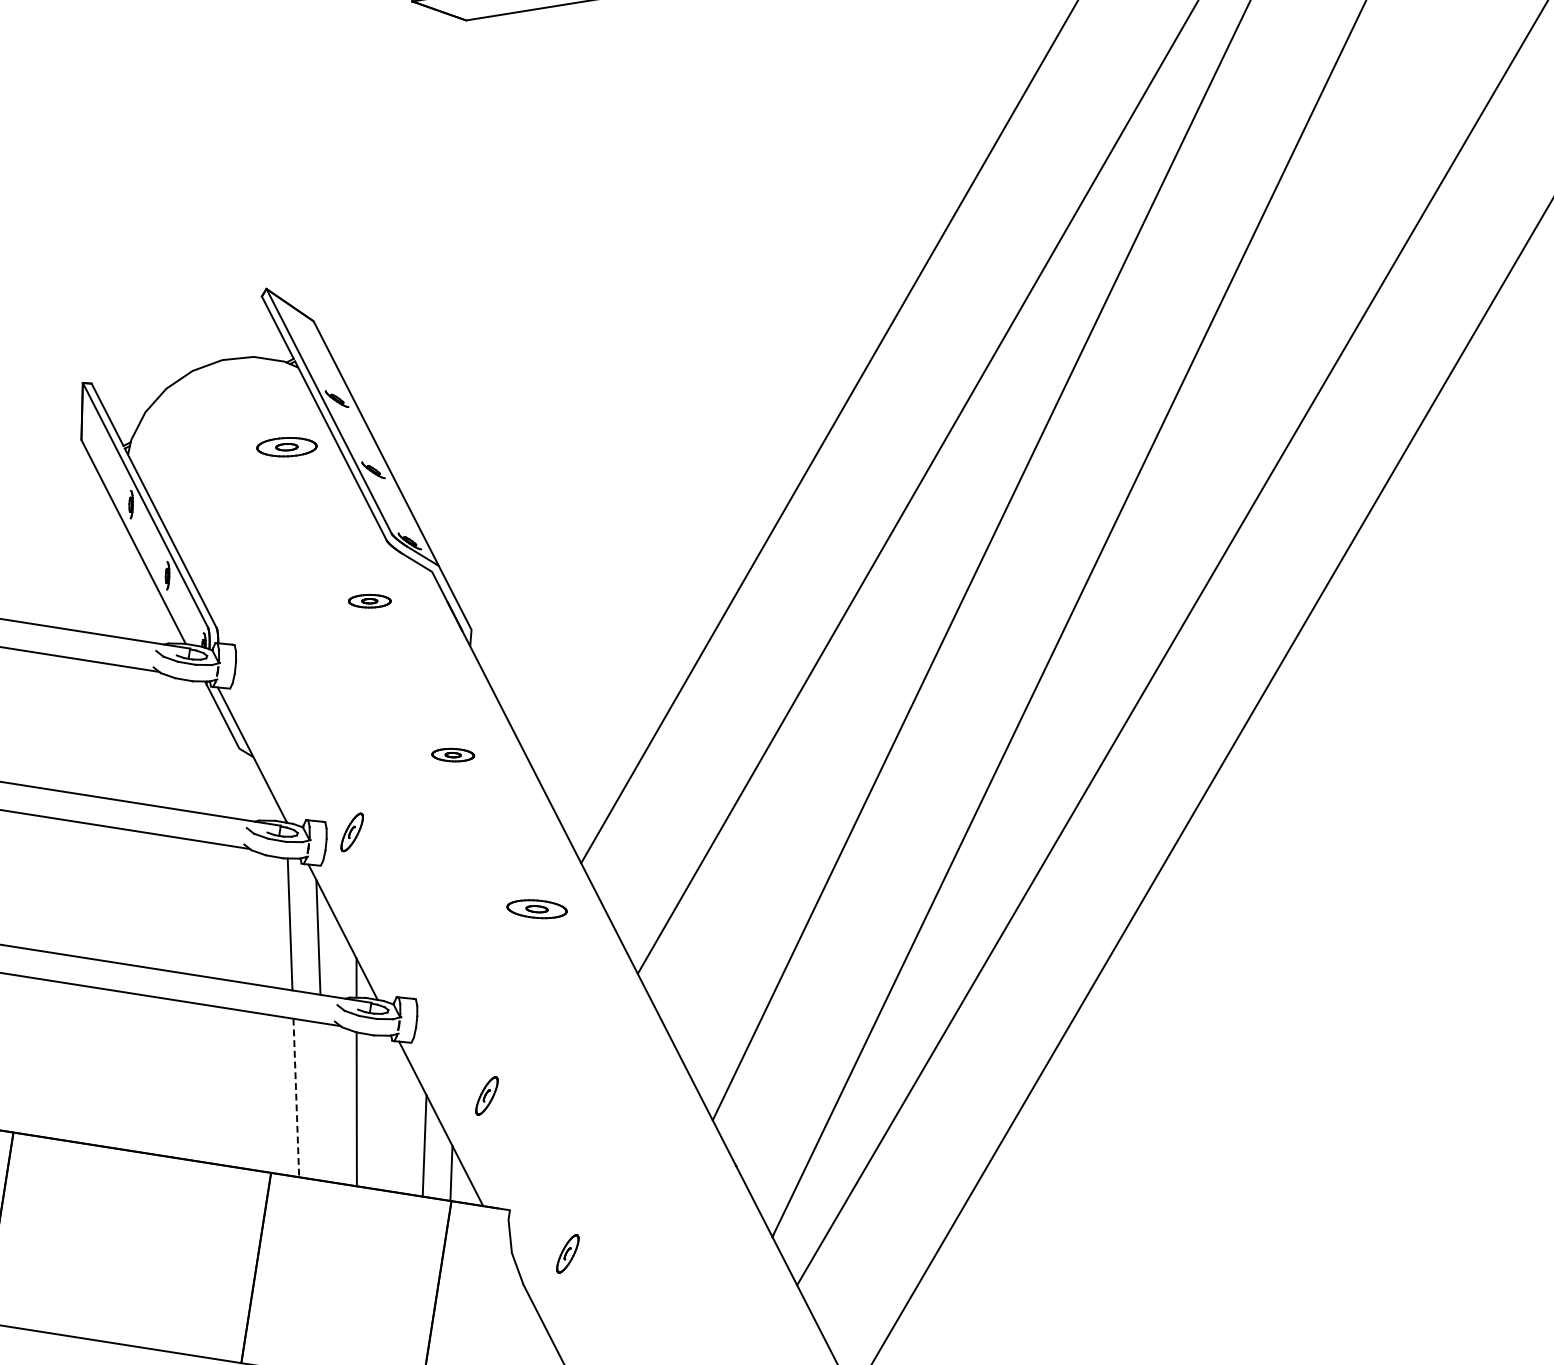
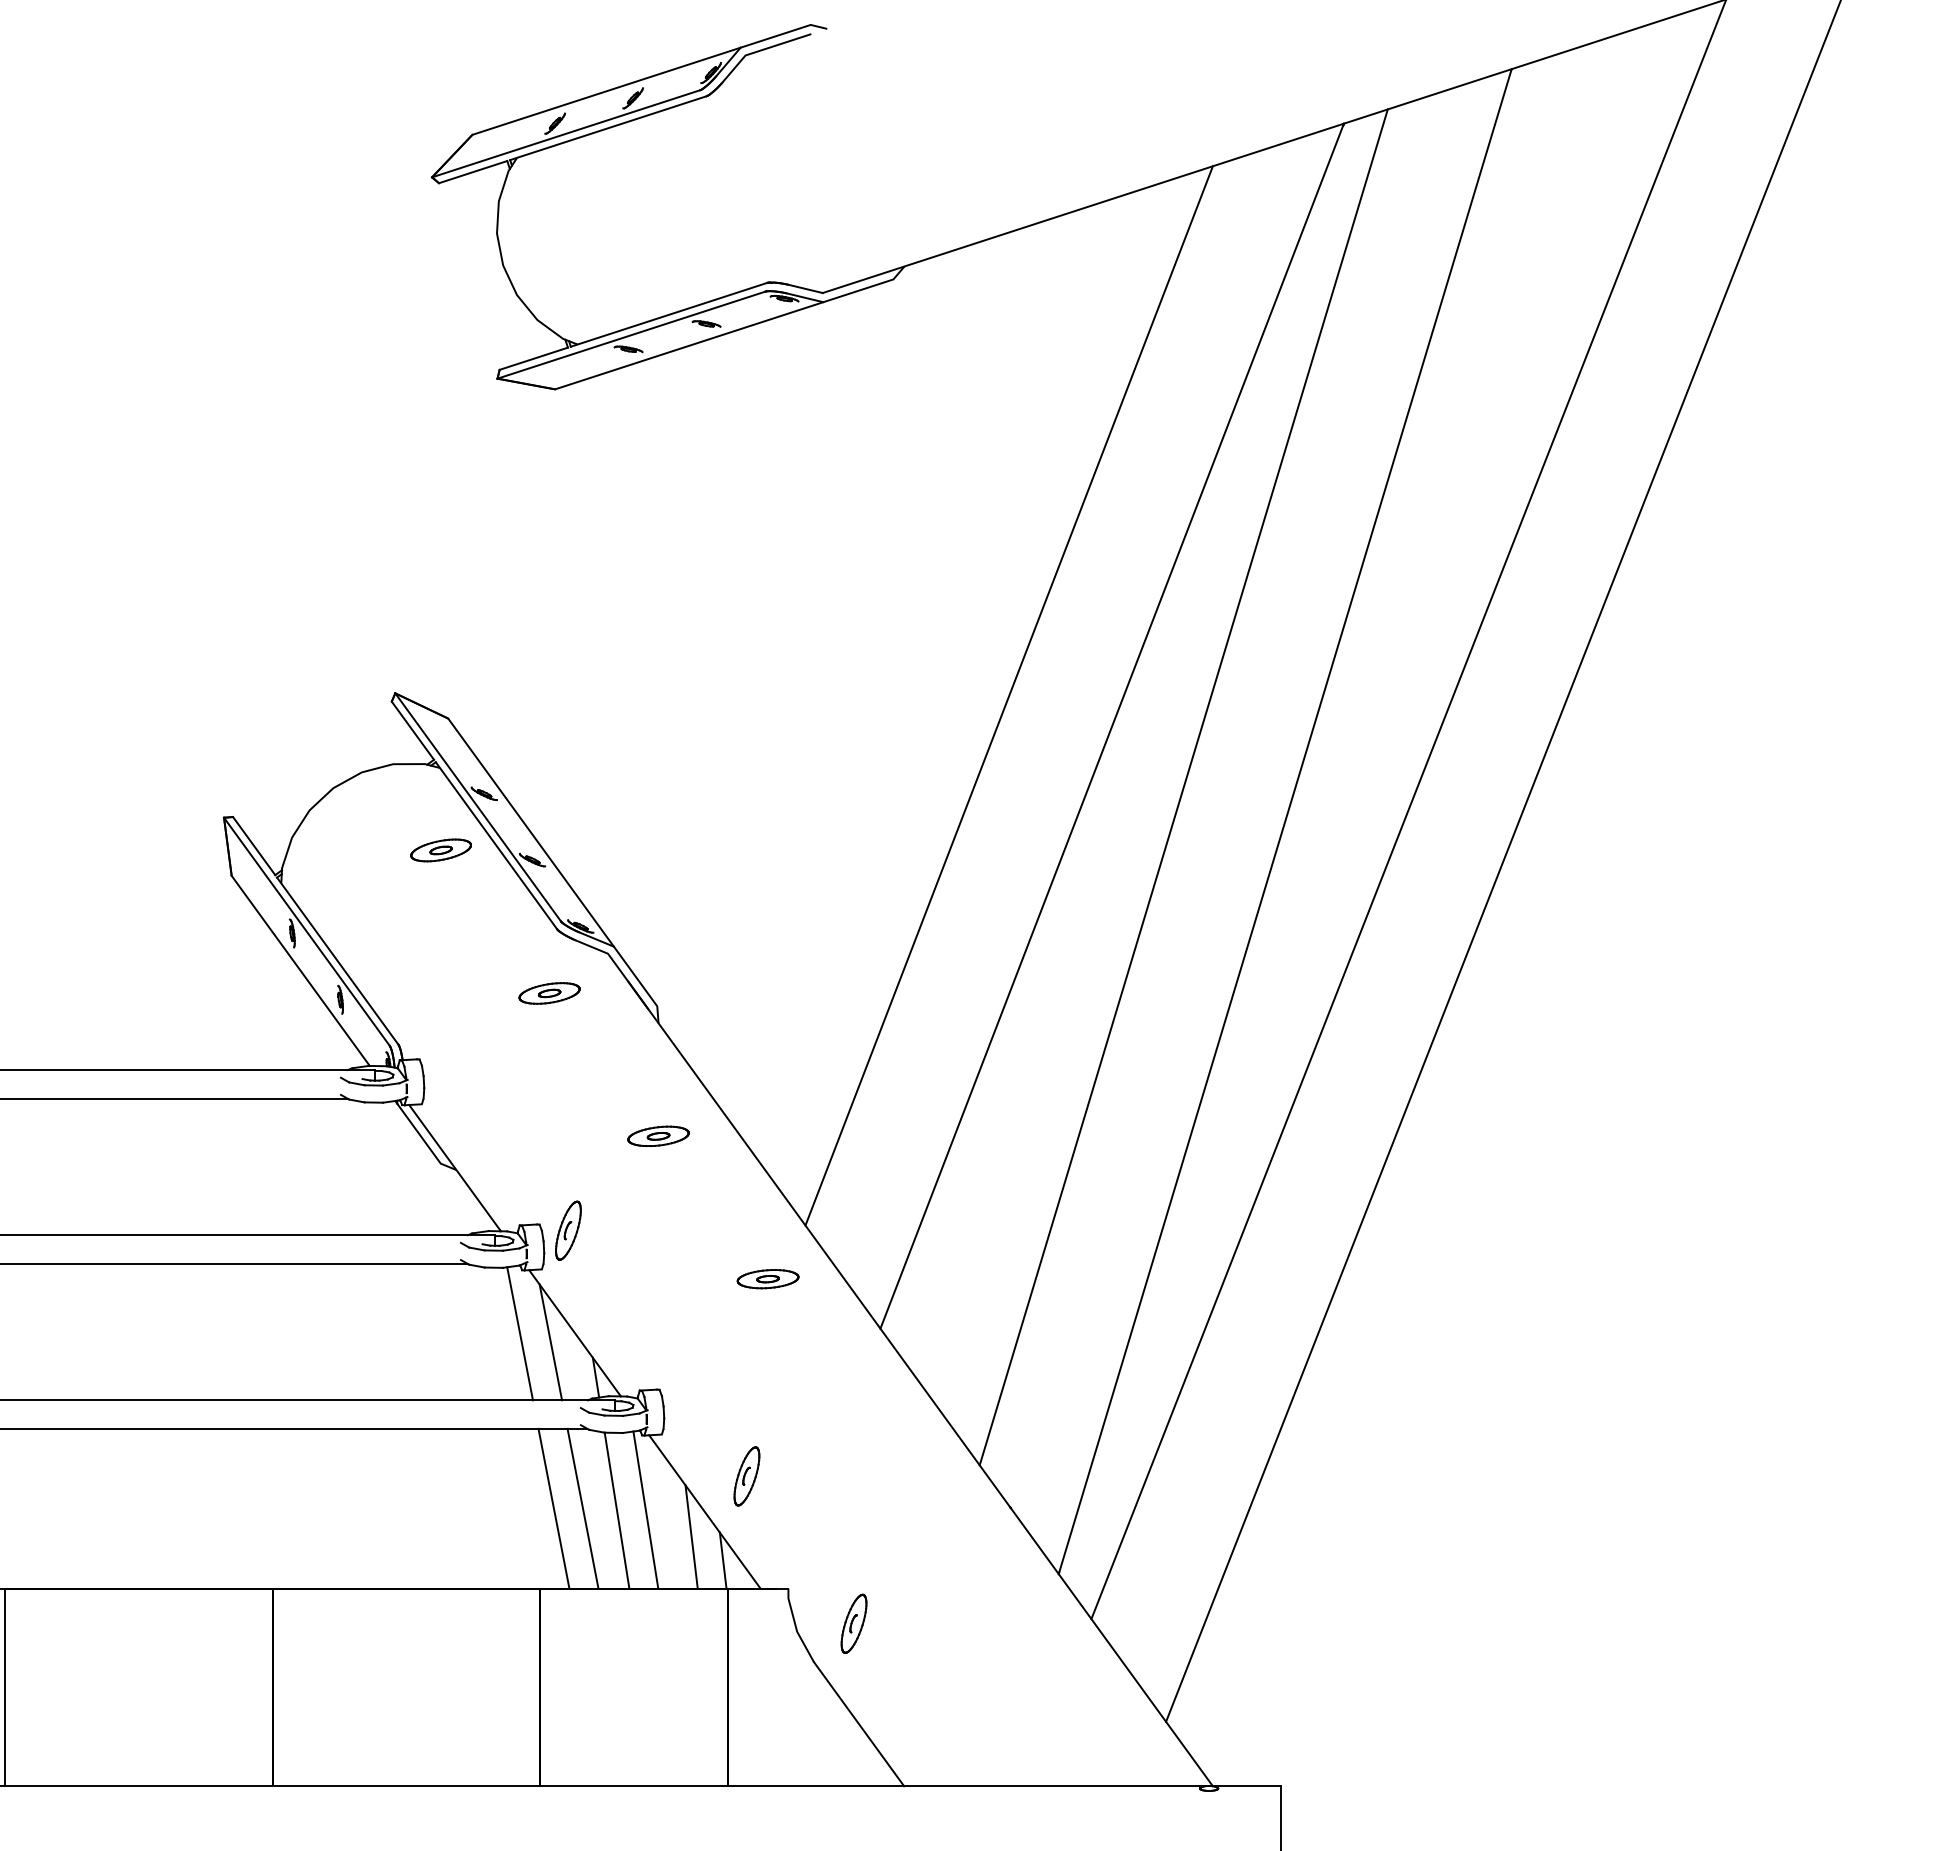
part: (369, 601) -> (549, 993), size x1.43
part: (453, 754) -> (658, 1135), size x1.43
part: (352, 832) -> (568, 1230), size x1.43
part: (486, 1095) -> (746, 1476), size x1.43
line: (296, 1098) -> (554, 1509), dashed -> solid
line: (323, 1102) -> (582, 1508), added
line: (384, 1112) -> (645, 1509), added
part: (567, 1253) -> (853, 1623), size x1.43

